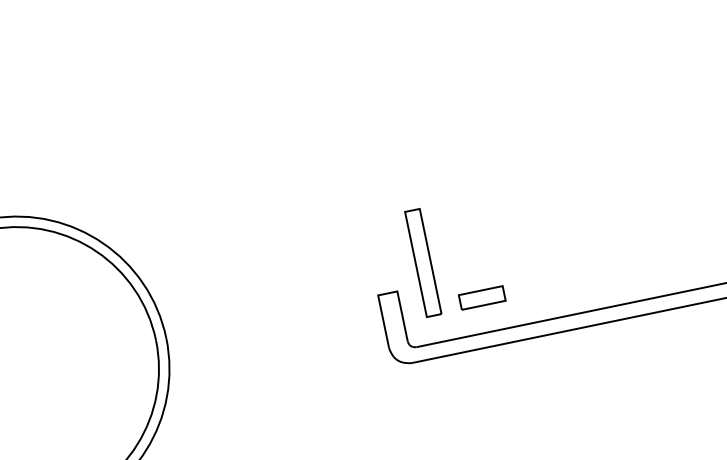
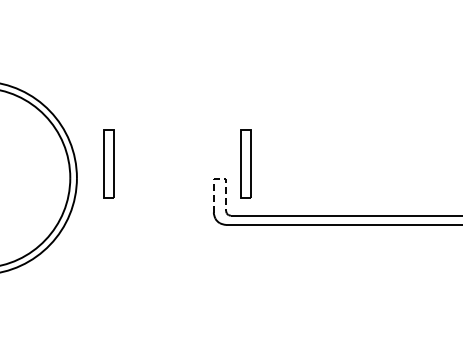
line: (387, 293) -> (219, 178), solid -> dashed
part: (481, 297) -> (277, 193), removed
part: (210, 305) -> (108, 163), added

